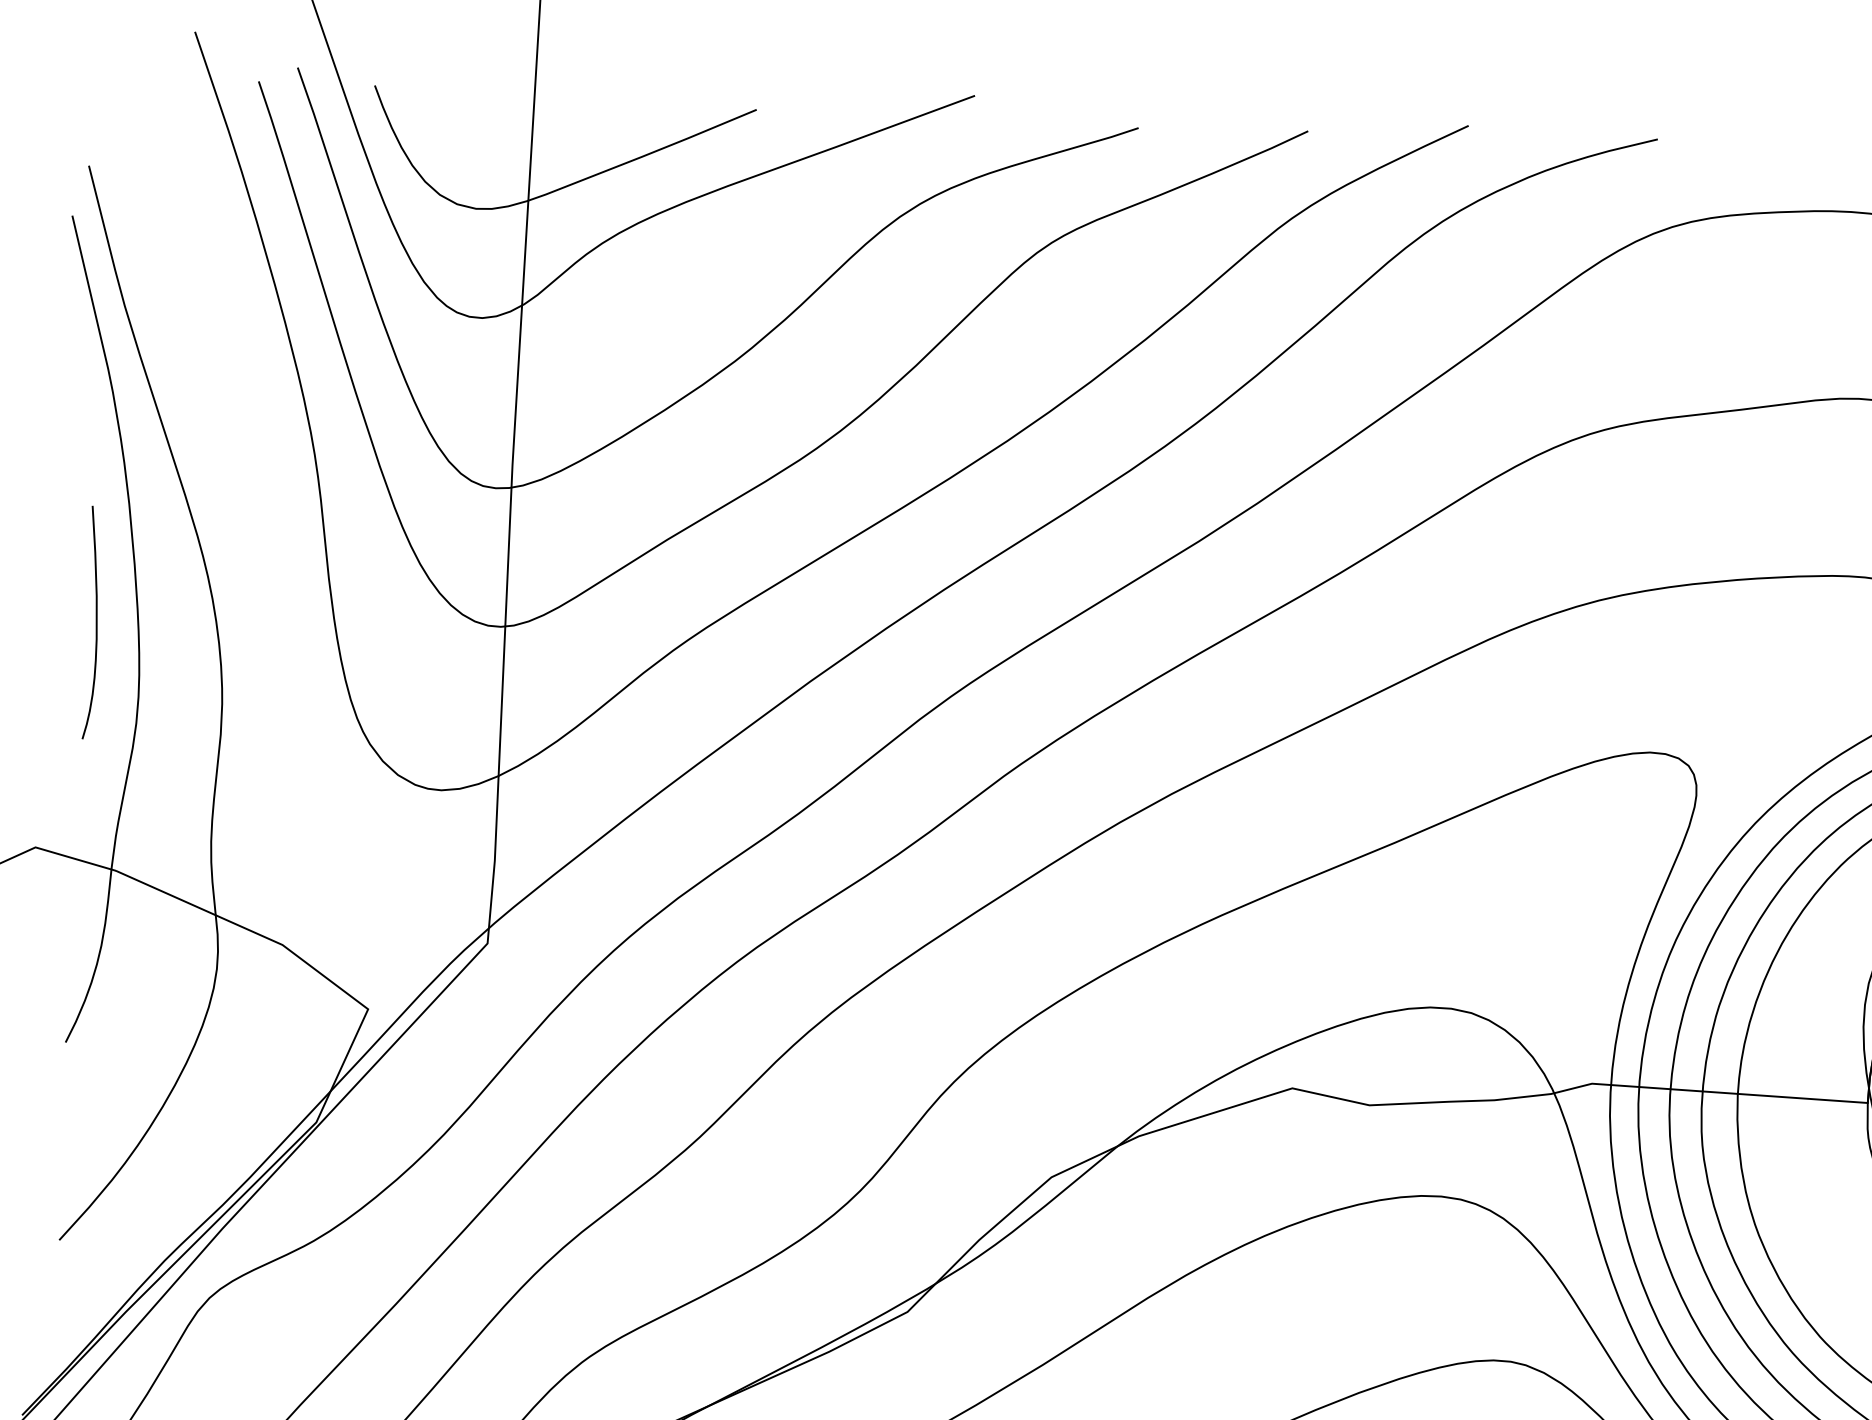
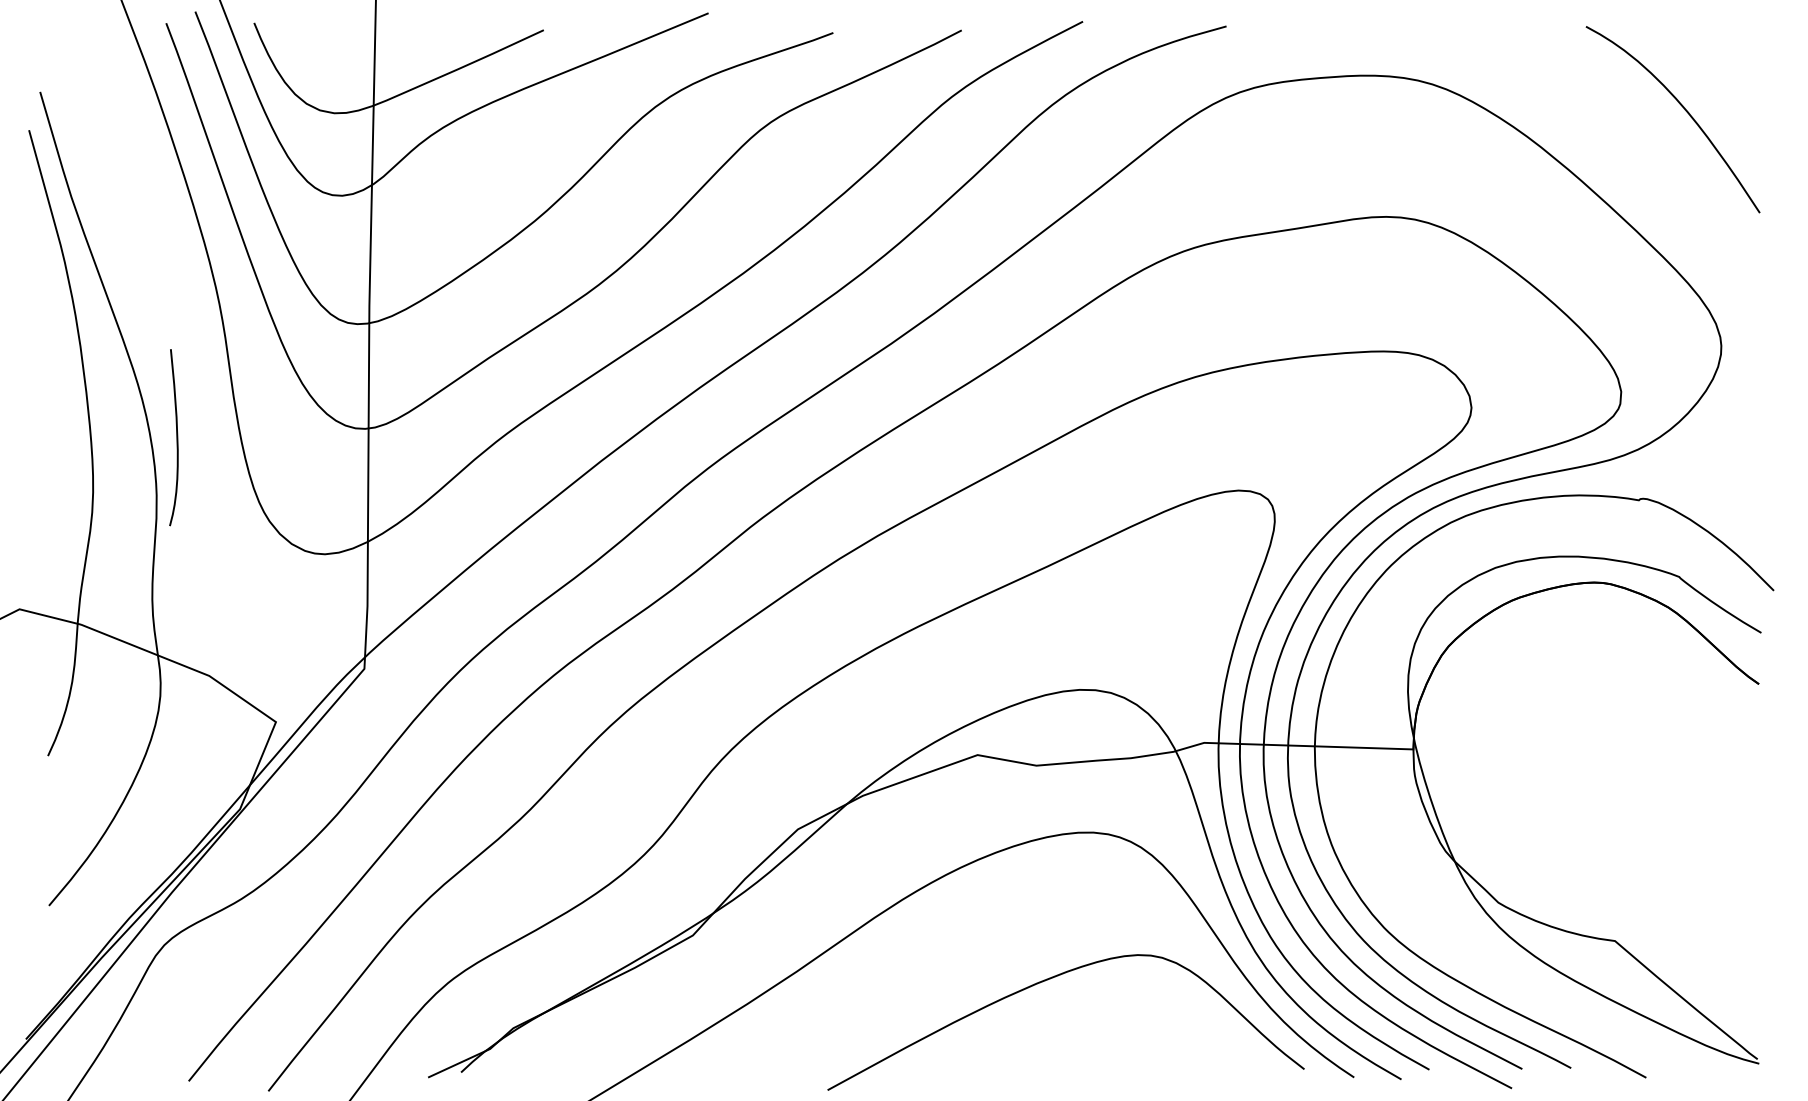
curve: (95, 622) -> (176, 437), moved

